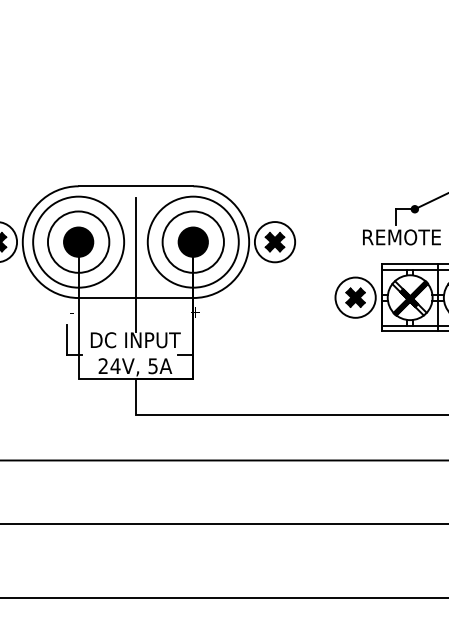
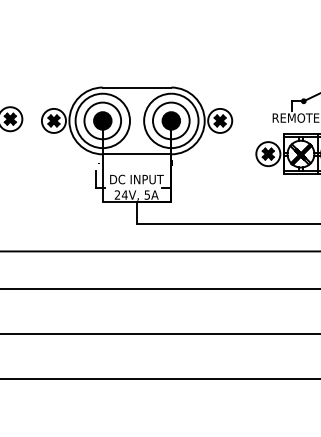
line: (136, 264) -> (137, 134), removed

